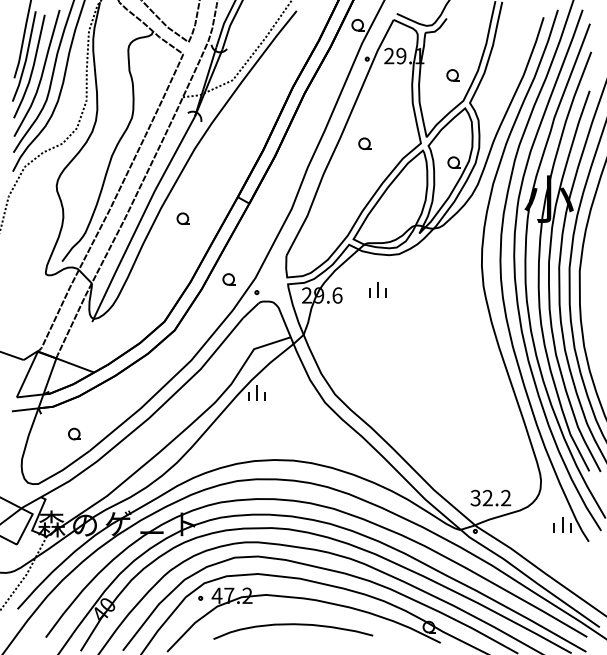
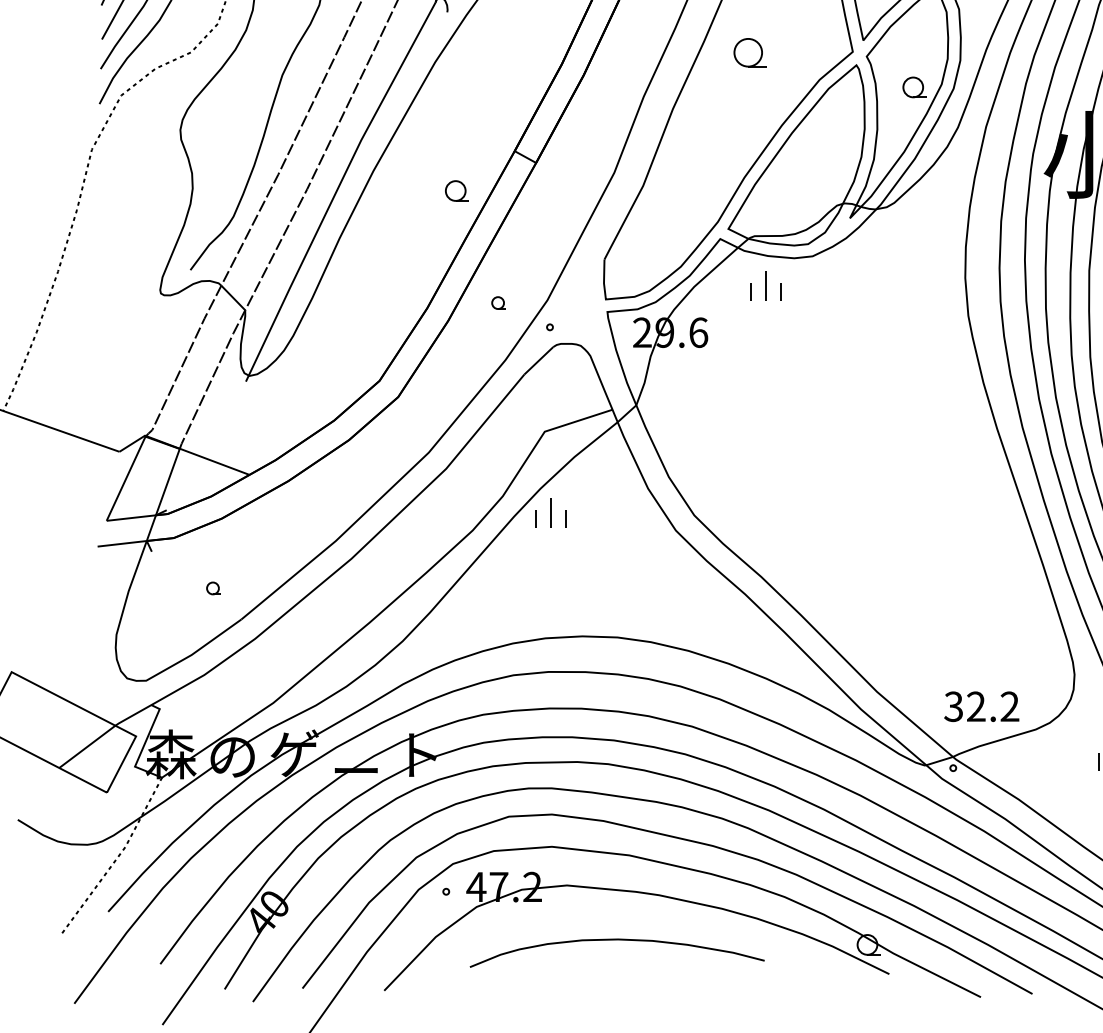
part: (364, 143) -> (748, 52), size x1.4
part: (182, 218) -> (455, 190), moved
part: (228, 279) -> (497, 303), size x0.6
part: (377, 289) -> (765, 284), moved
part: (74, 433) -> (213, 587), size x0.6

